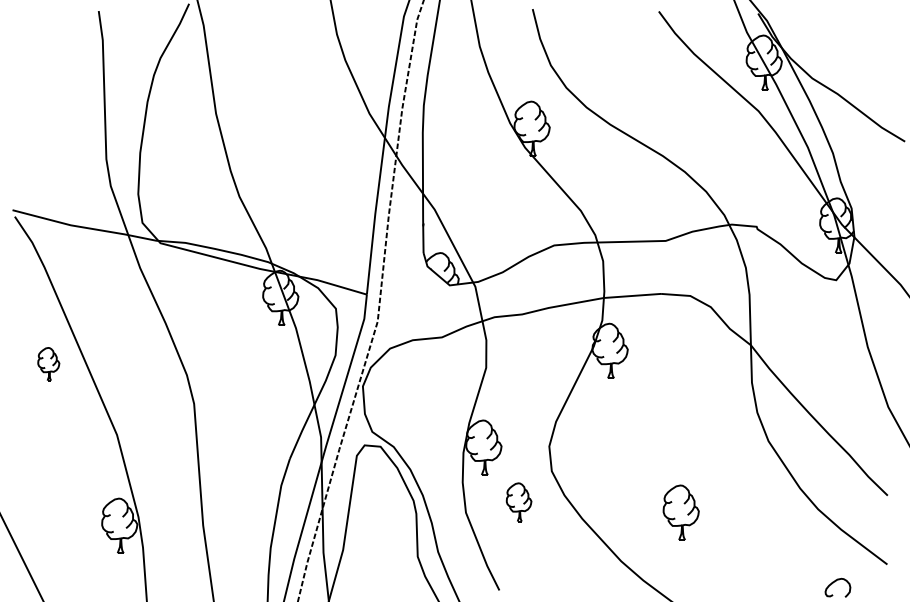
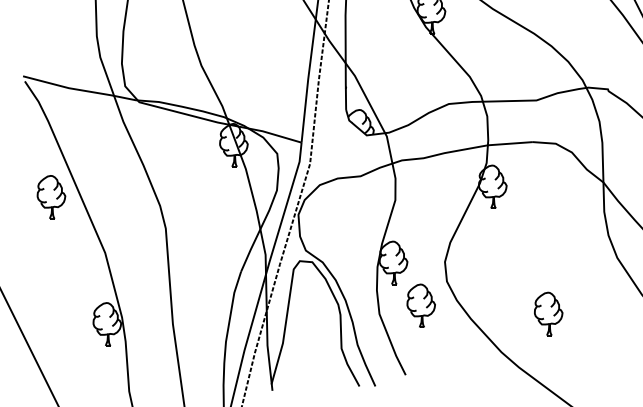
part: (48, 364) -> (51, 197), size x1.67
part: (518, 502) -> (420, 306), size x1.43

